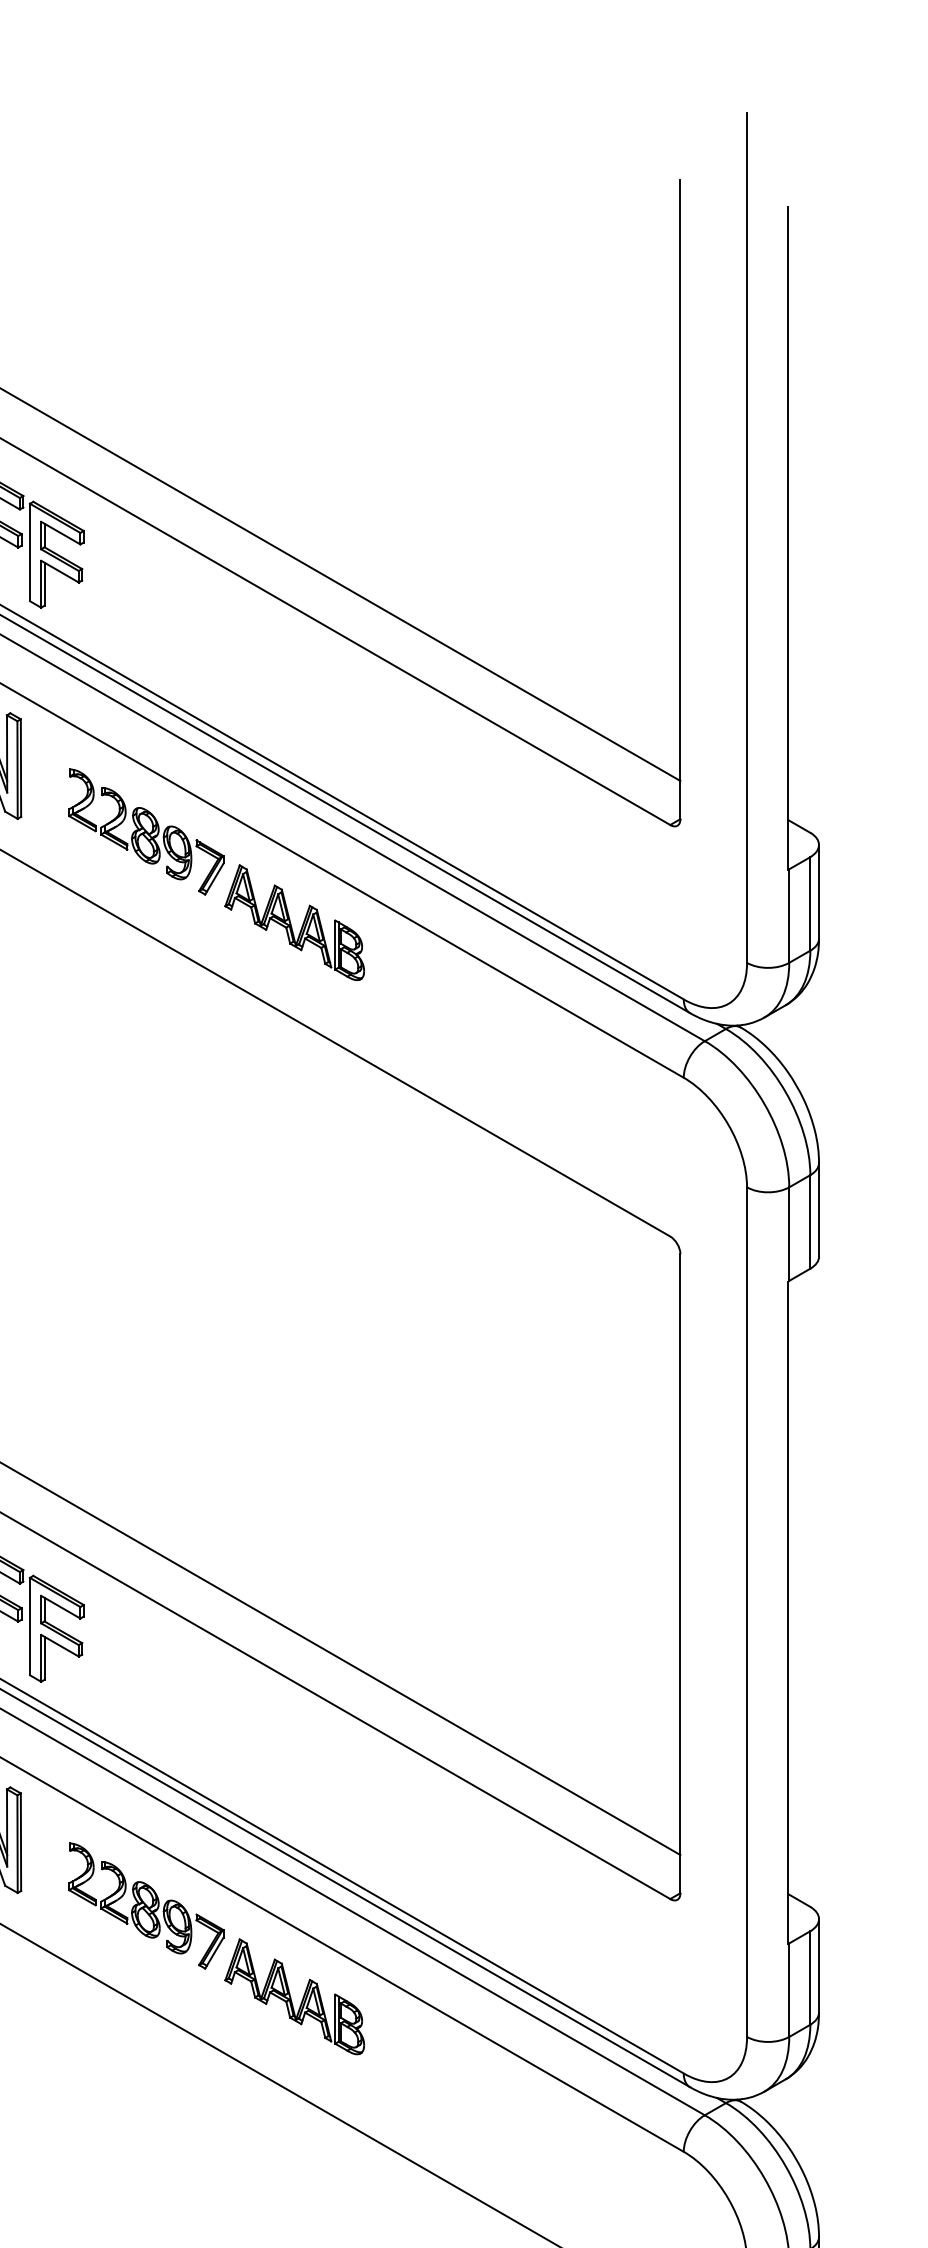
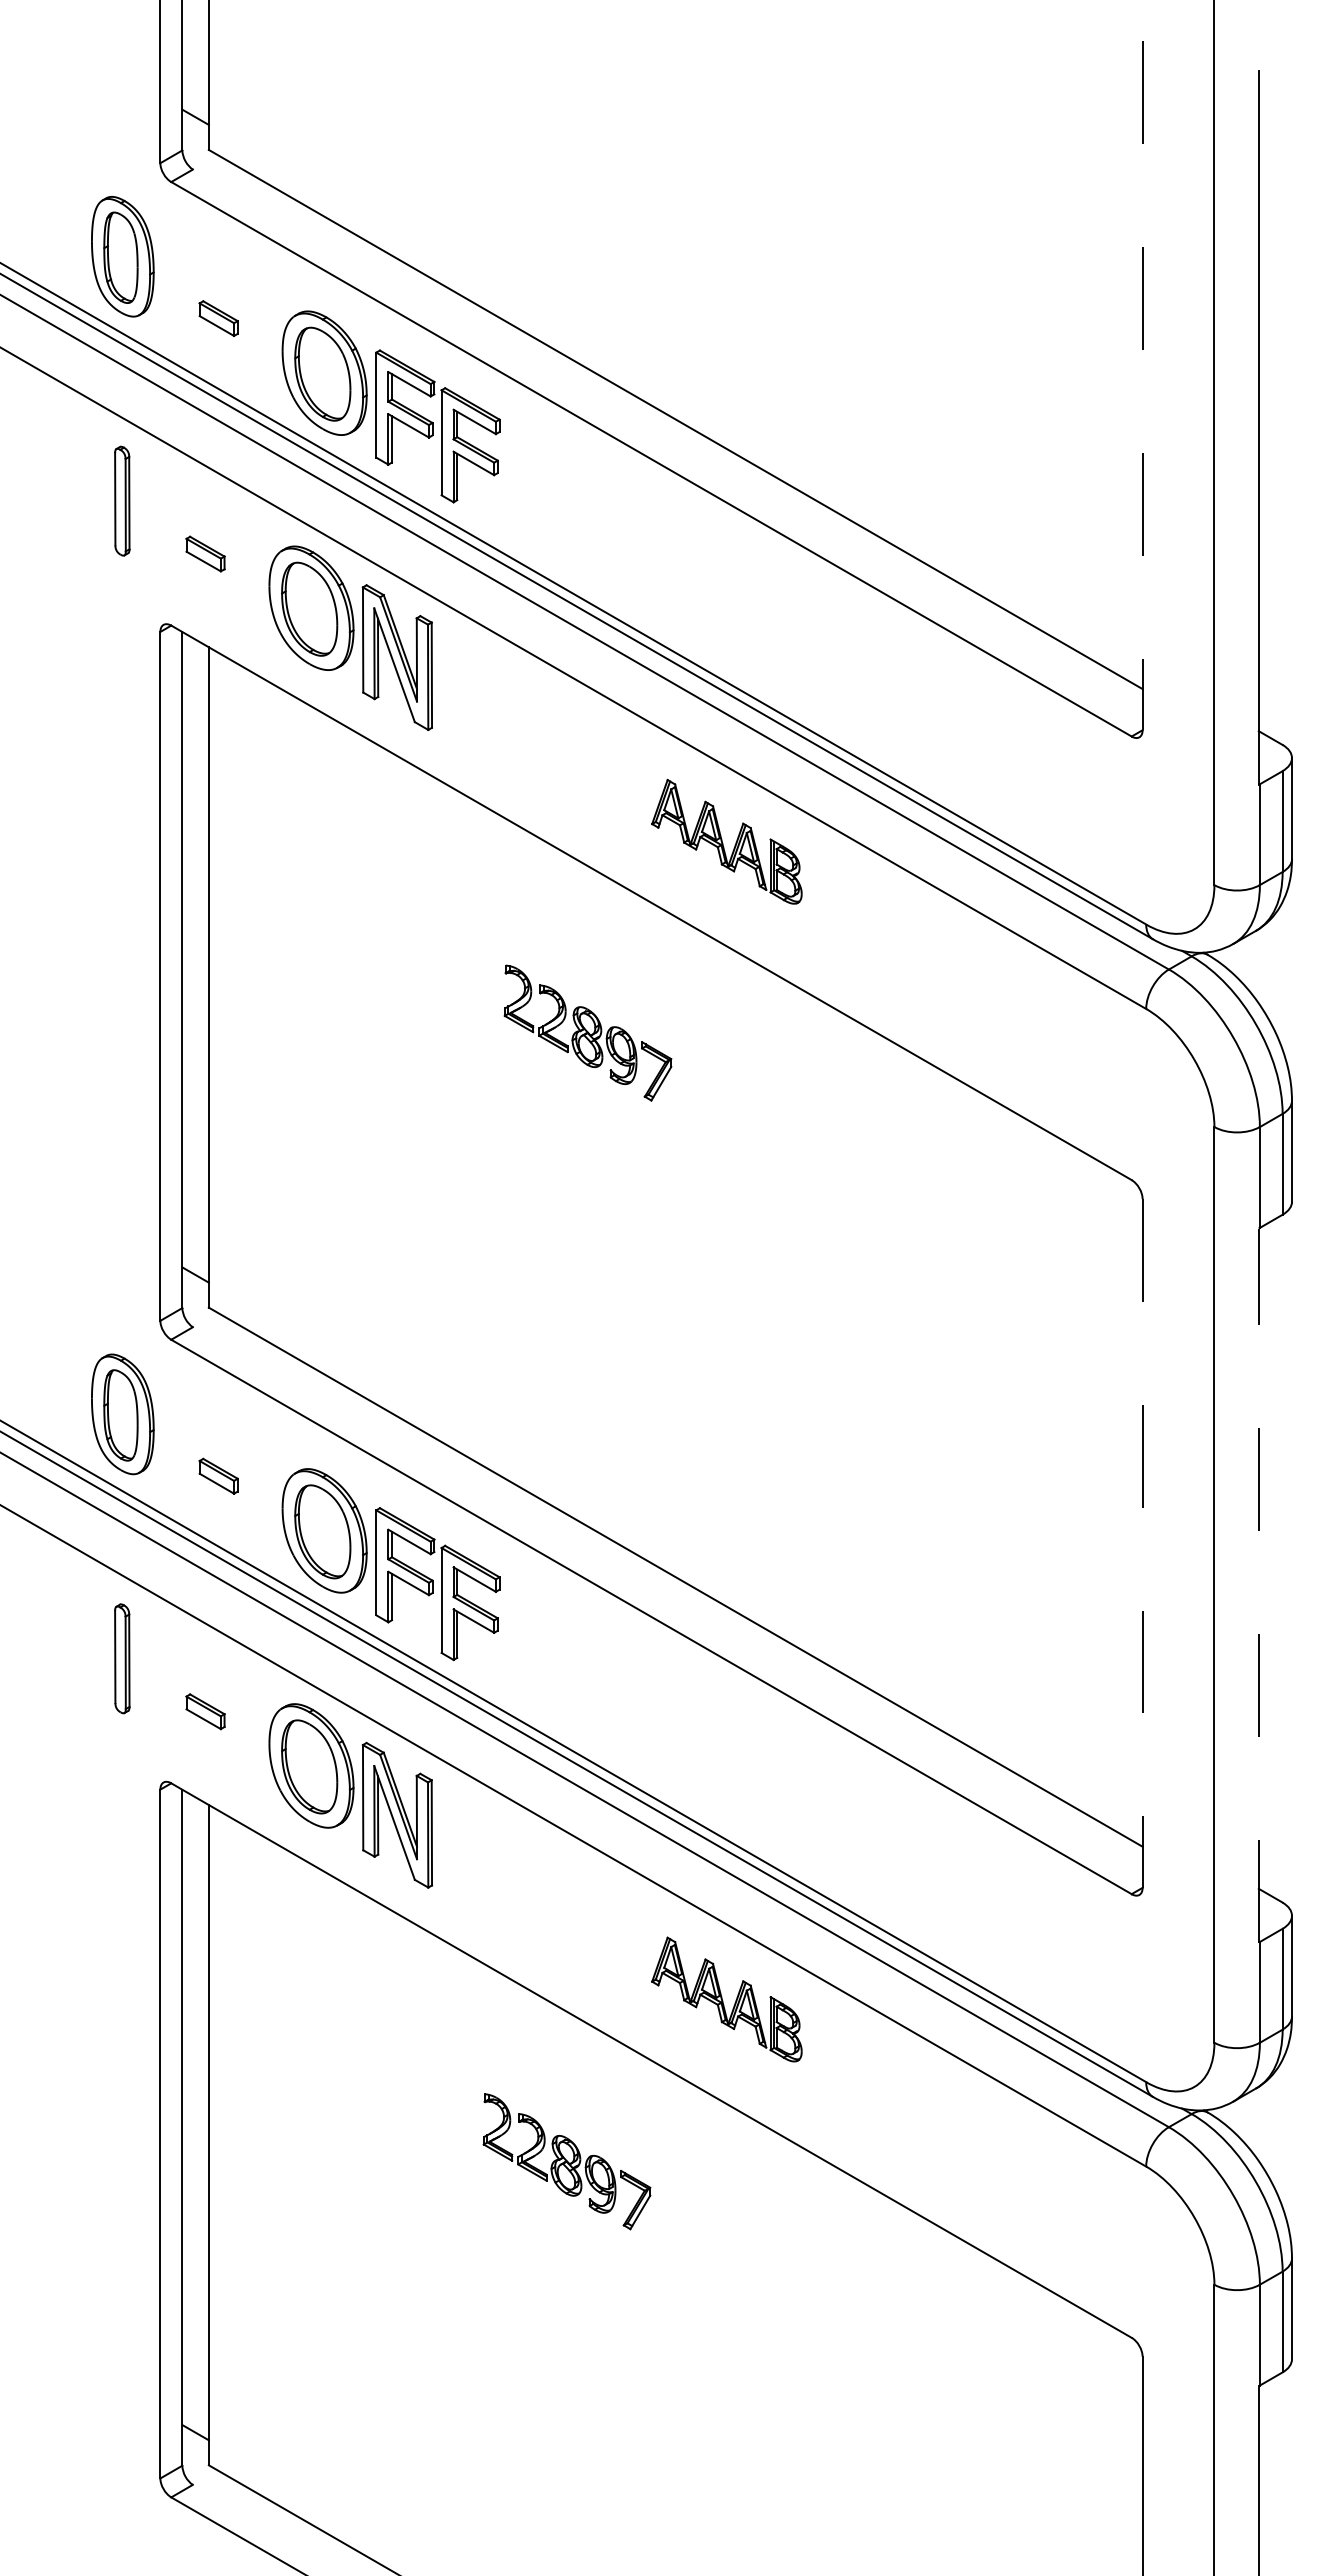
line: (680, 500) -> (1142, 386), solid -> dashed
part: (145, 831) -> (587, 1032), moved
line: (680, 1573) -> (1142, 1543), solid -> dashed
line: (787, 1612) -> (1258, 1585), solid -> dashed
part: (145, 1905) -> (566, 2161), moved

